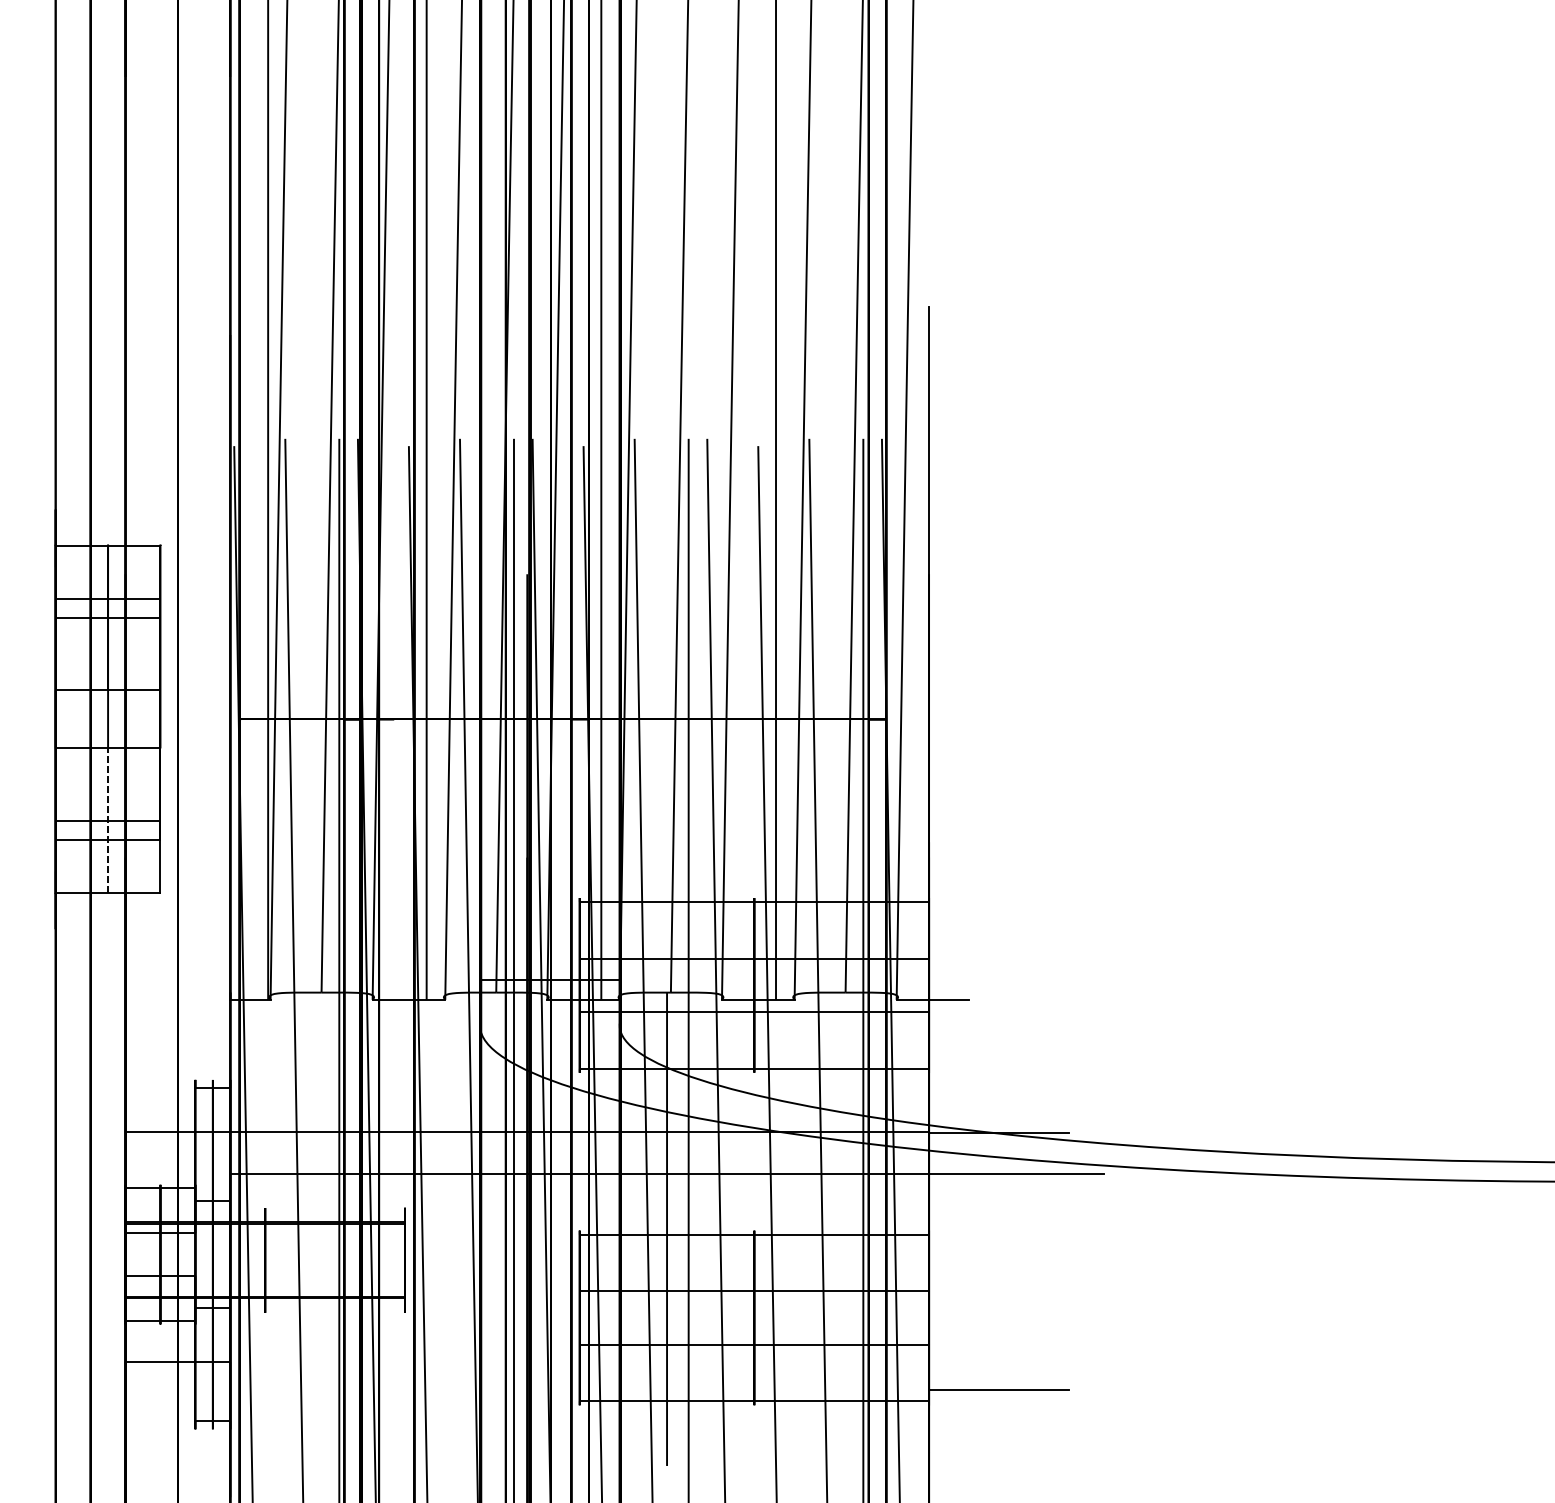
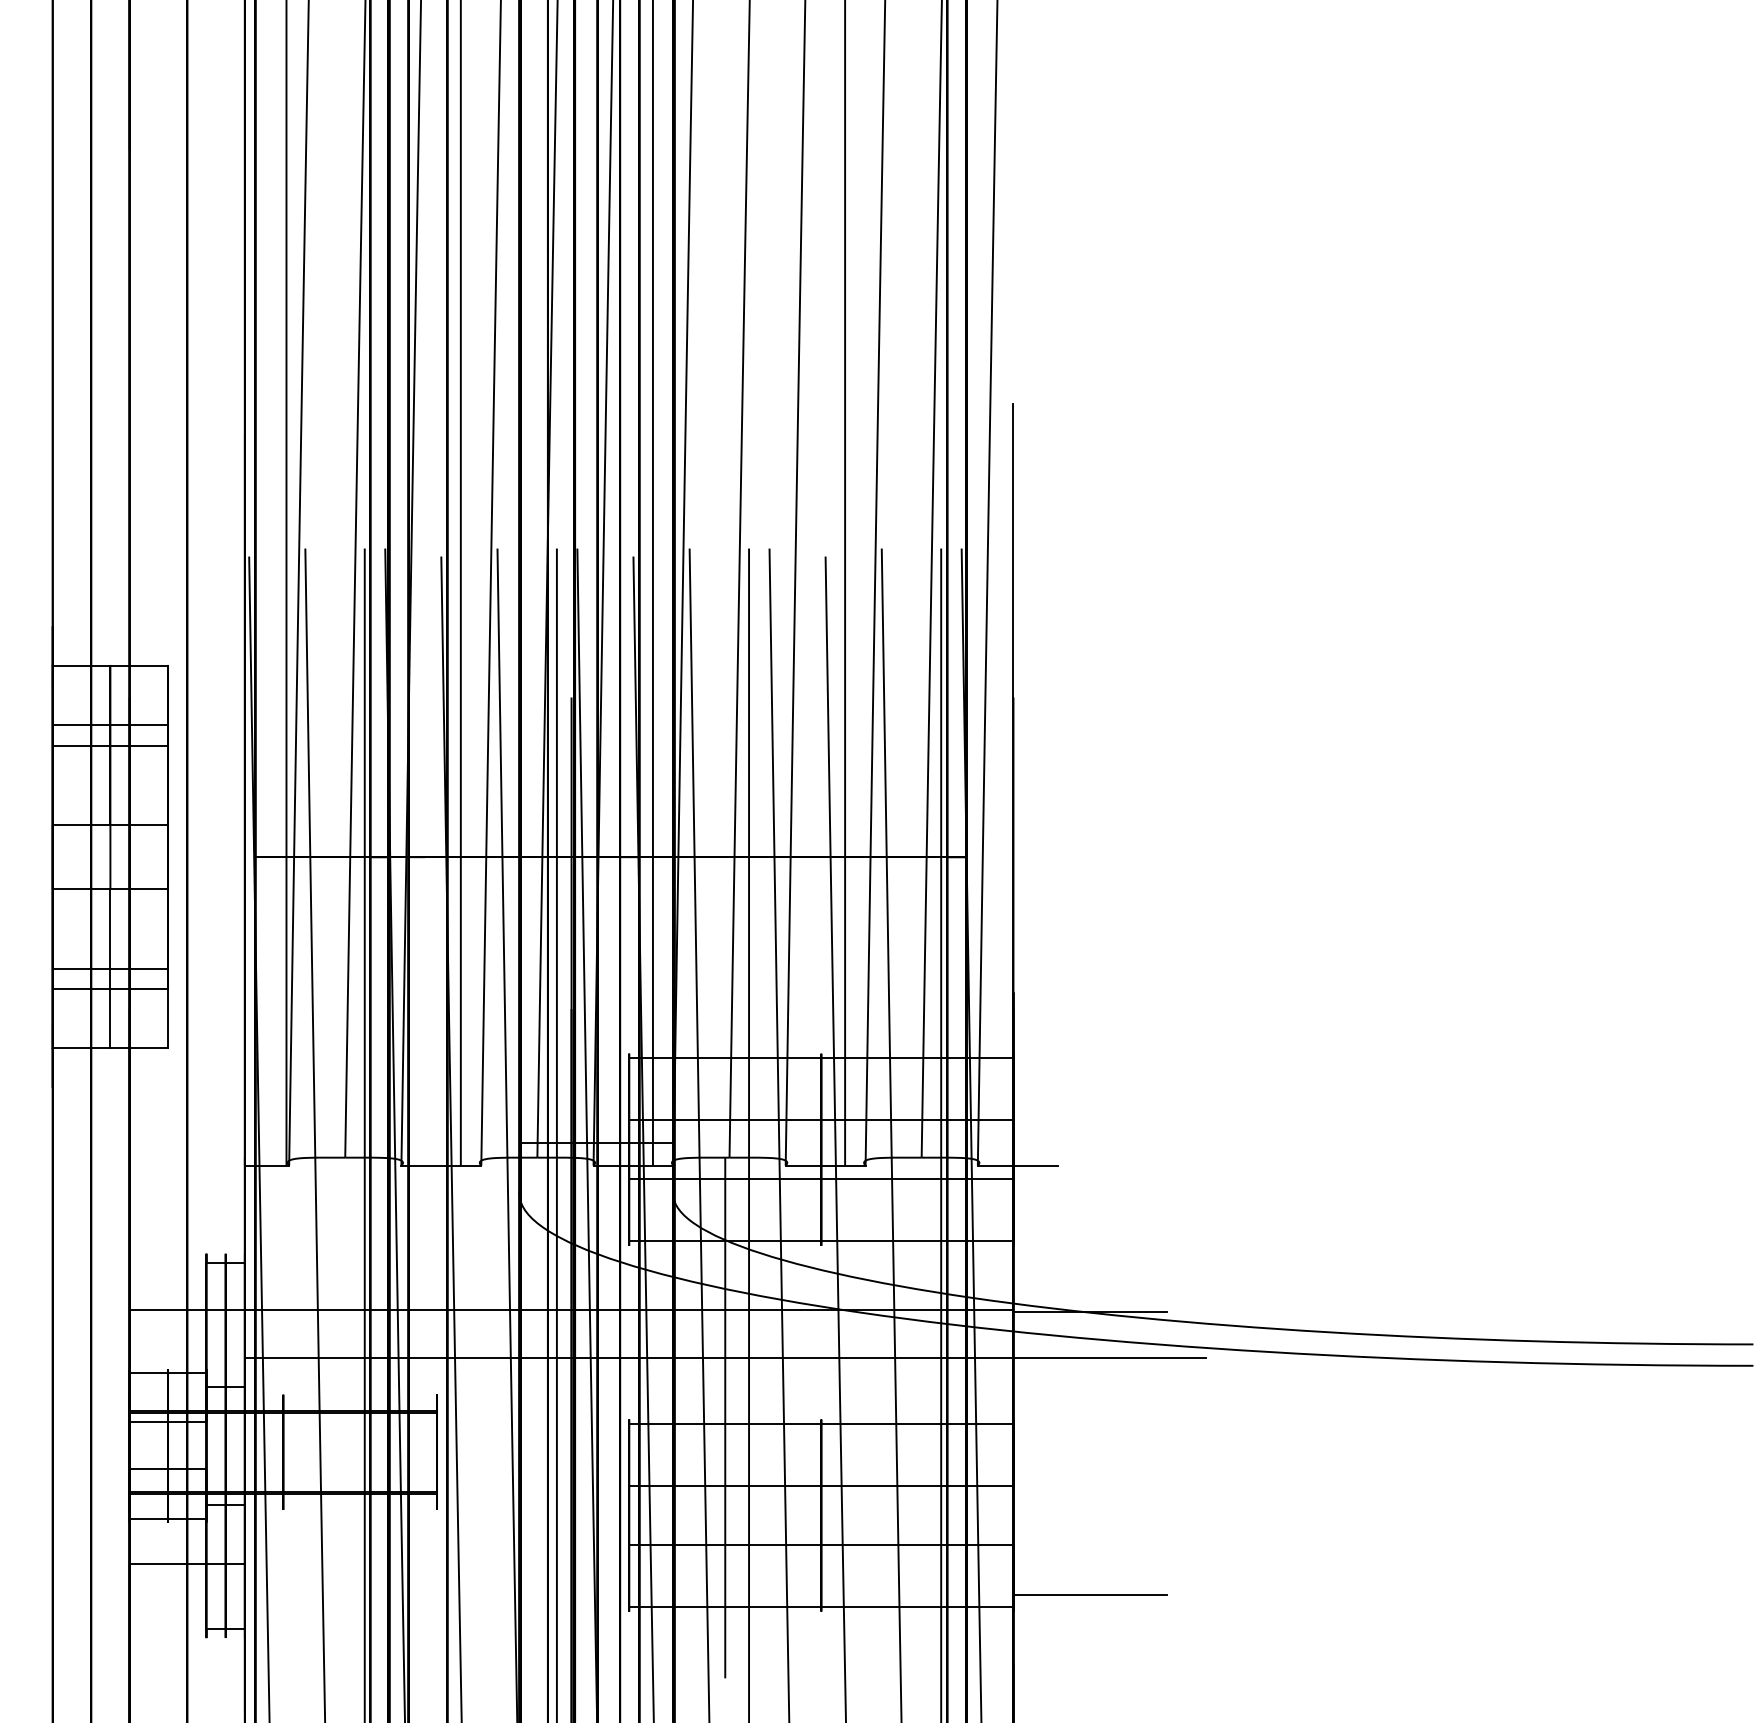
line: (108, 820) -> (110, 968), dashed -> solid

